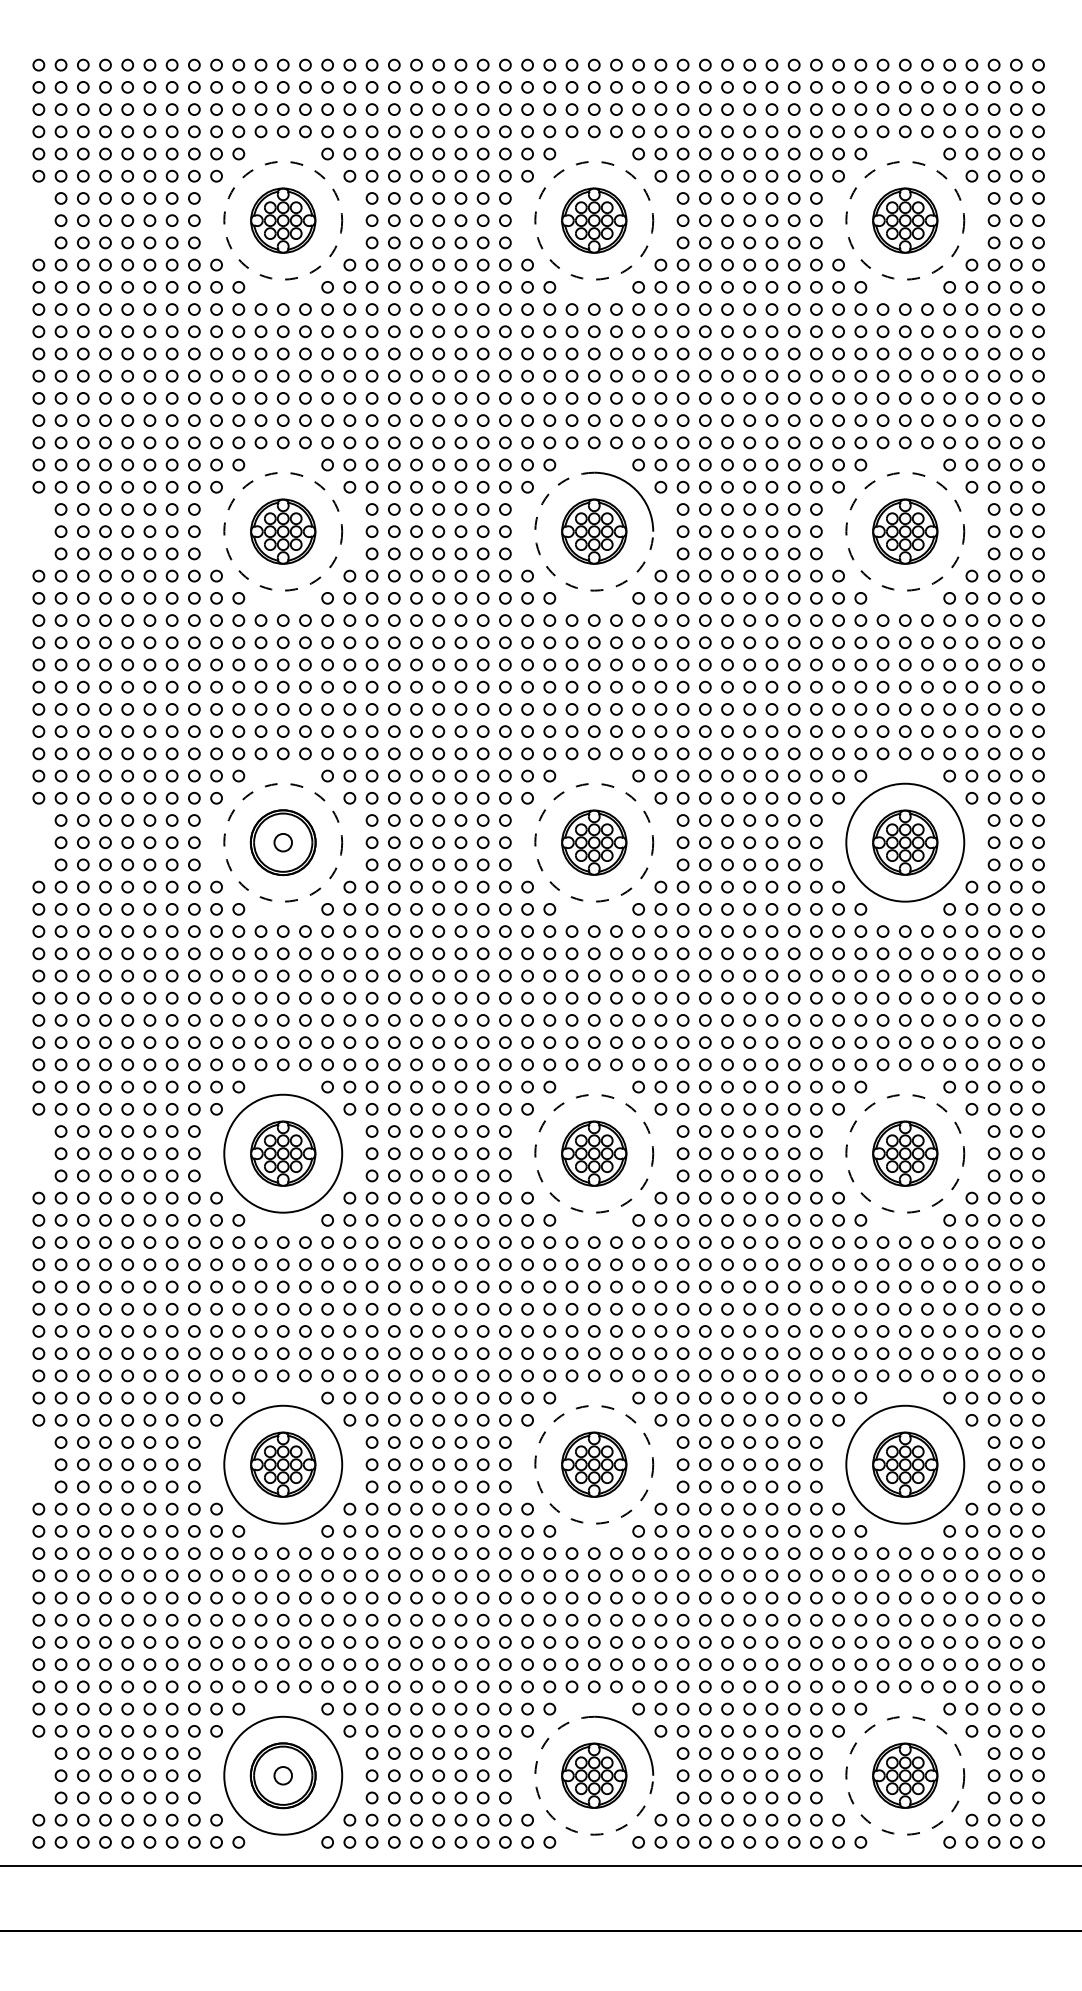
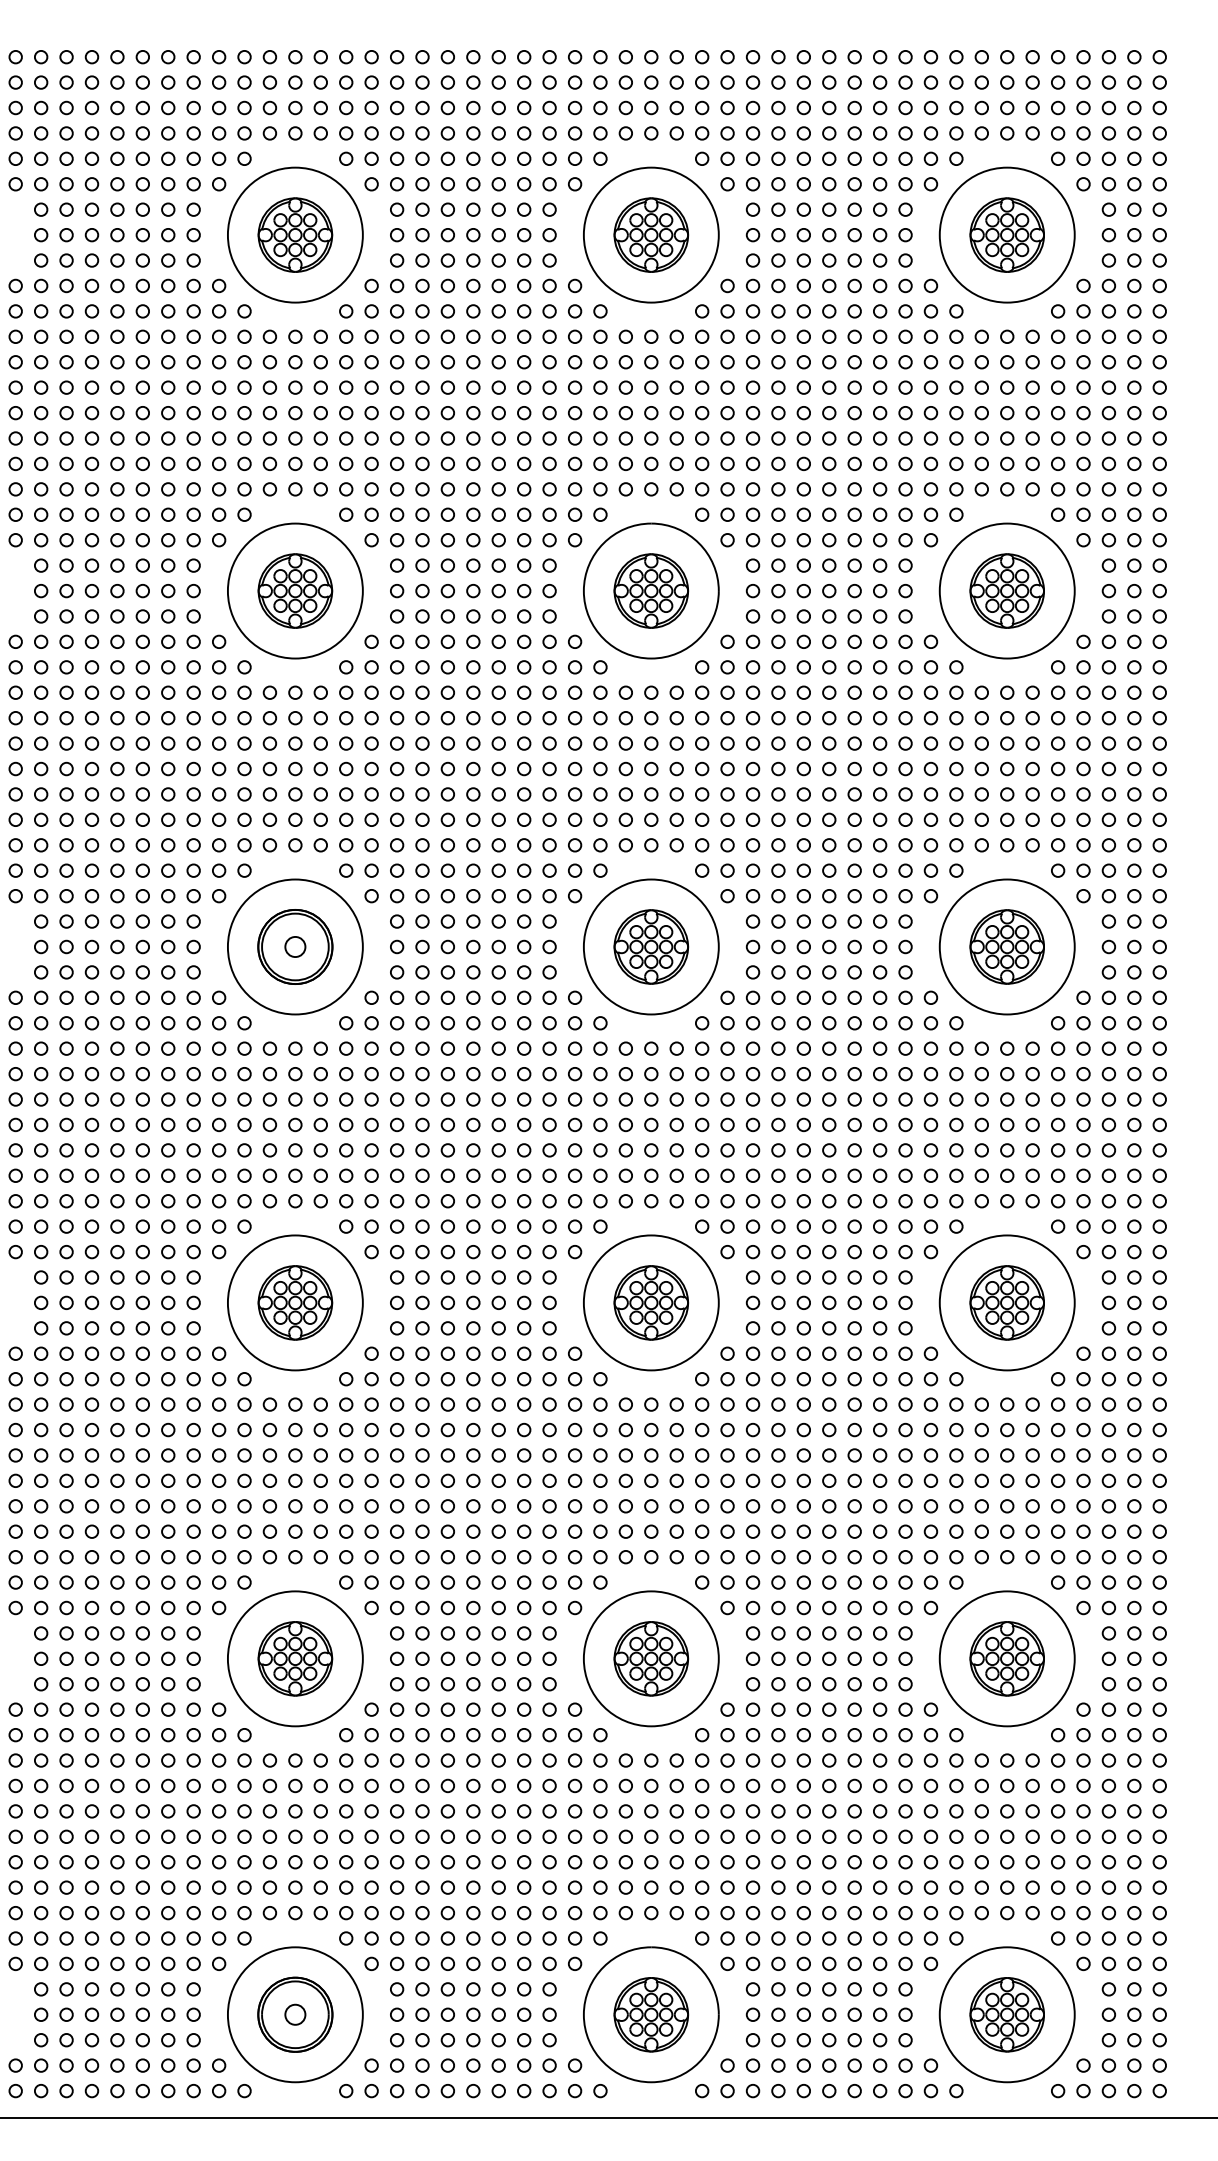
circle: (283, 220) -> (295, 234), dashed -> solid
circle: (594, 220) -> (651, 234), dashed -> solid
circle: (905, 220) -> (1007, 234), dashed -> solid
circle: (283, 531) -> (295, 590), dashed -> solid
circle: (905, 531) -> (1007, 590), dashed -> solid
arc: (552, 573) -> (603, 638), dashed -> solid
circle: (283, 842) -> (295, 946), dashed -> solid
circle: (594, 842) -> (651, 946), dashed -> solid
circle: (594, 1153) -> (651, 1302), dashed -> solid
circle: (905, 1153) -> (1007, 1302), dashed -> solid
circle: (594, 1464) -> (651, 1658), dashed -> solid
circle: (905, 1775) -> (1007, 2014), dashed -> solid
arc: (552, 1817) -> (603, 2062), dashed -> solid

